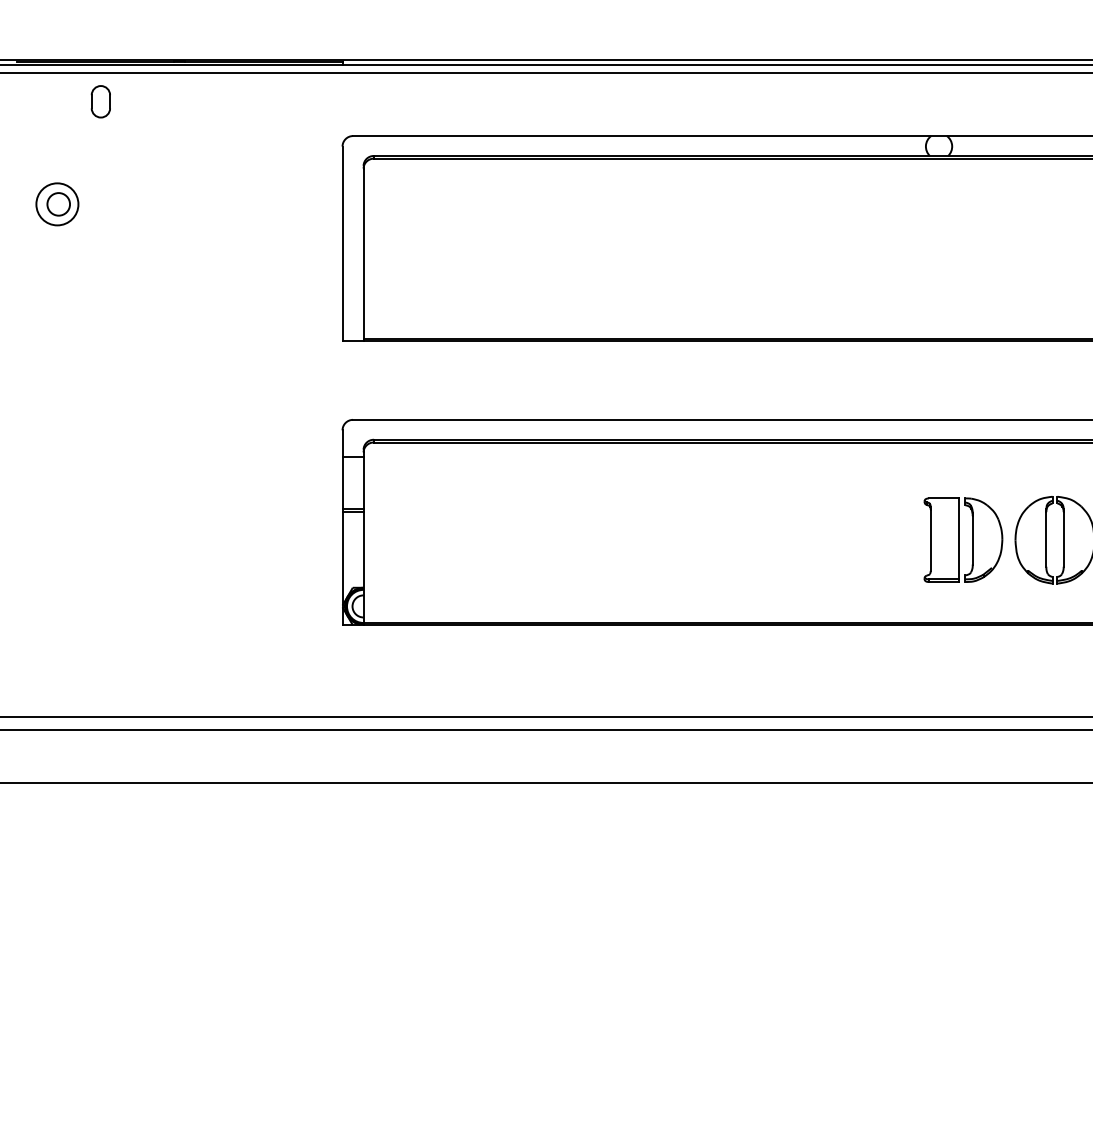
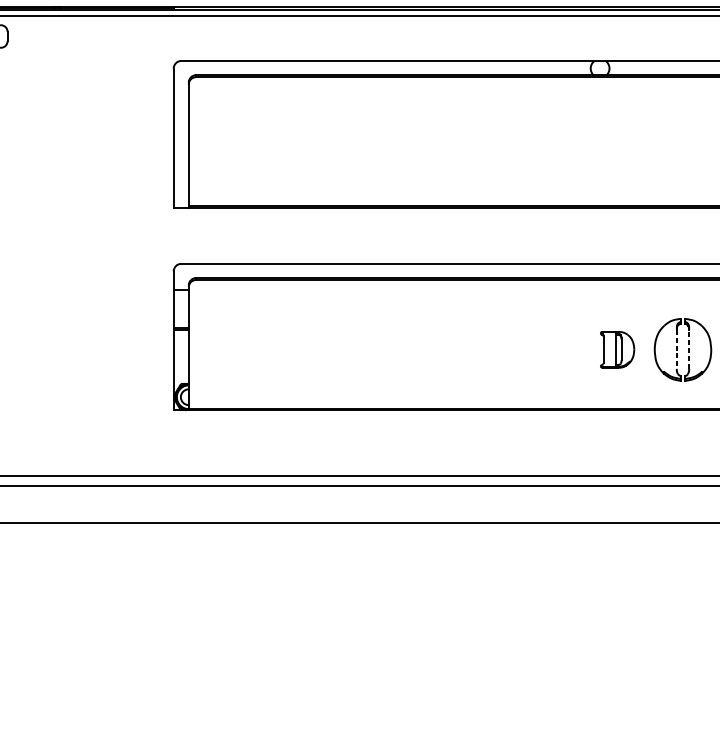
line: (1063, 538) -> (689, 348), solid -> dashed
part: (963, 539) -> (617, 349), size x0.6
line: (1046, 539) -> (676, 349), solid -> dashed

